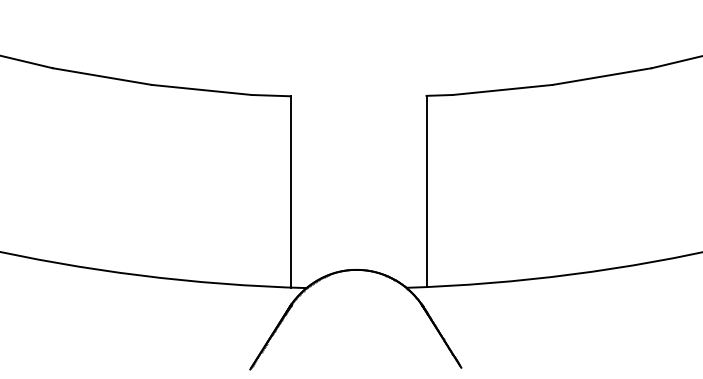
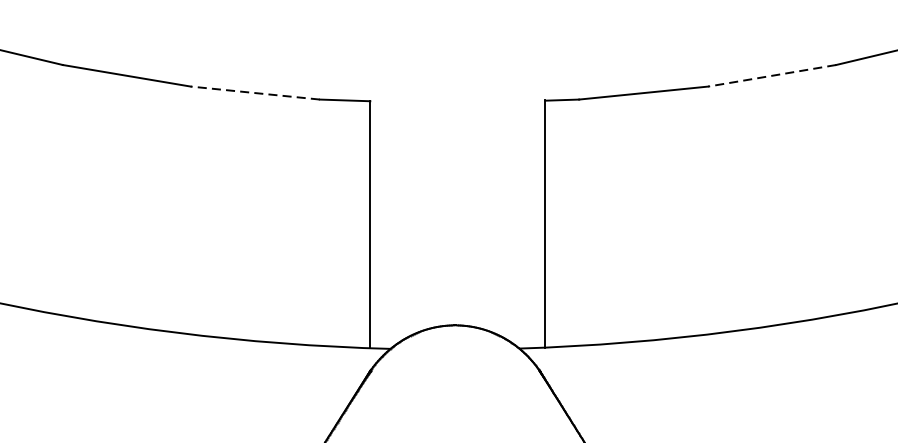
line: (601, 76) -> (771, 75), solid -> dashed
line: (201, 89) -> (254, 92), solid -> dashed

